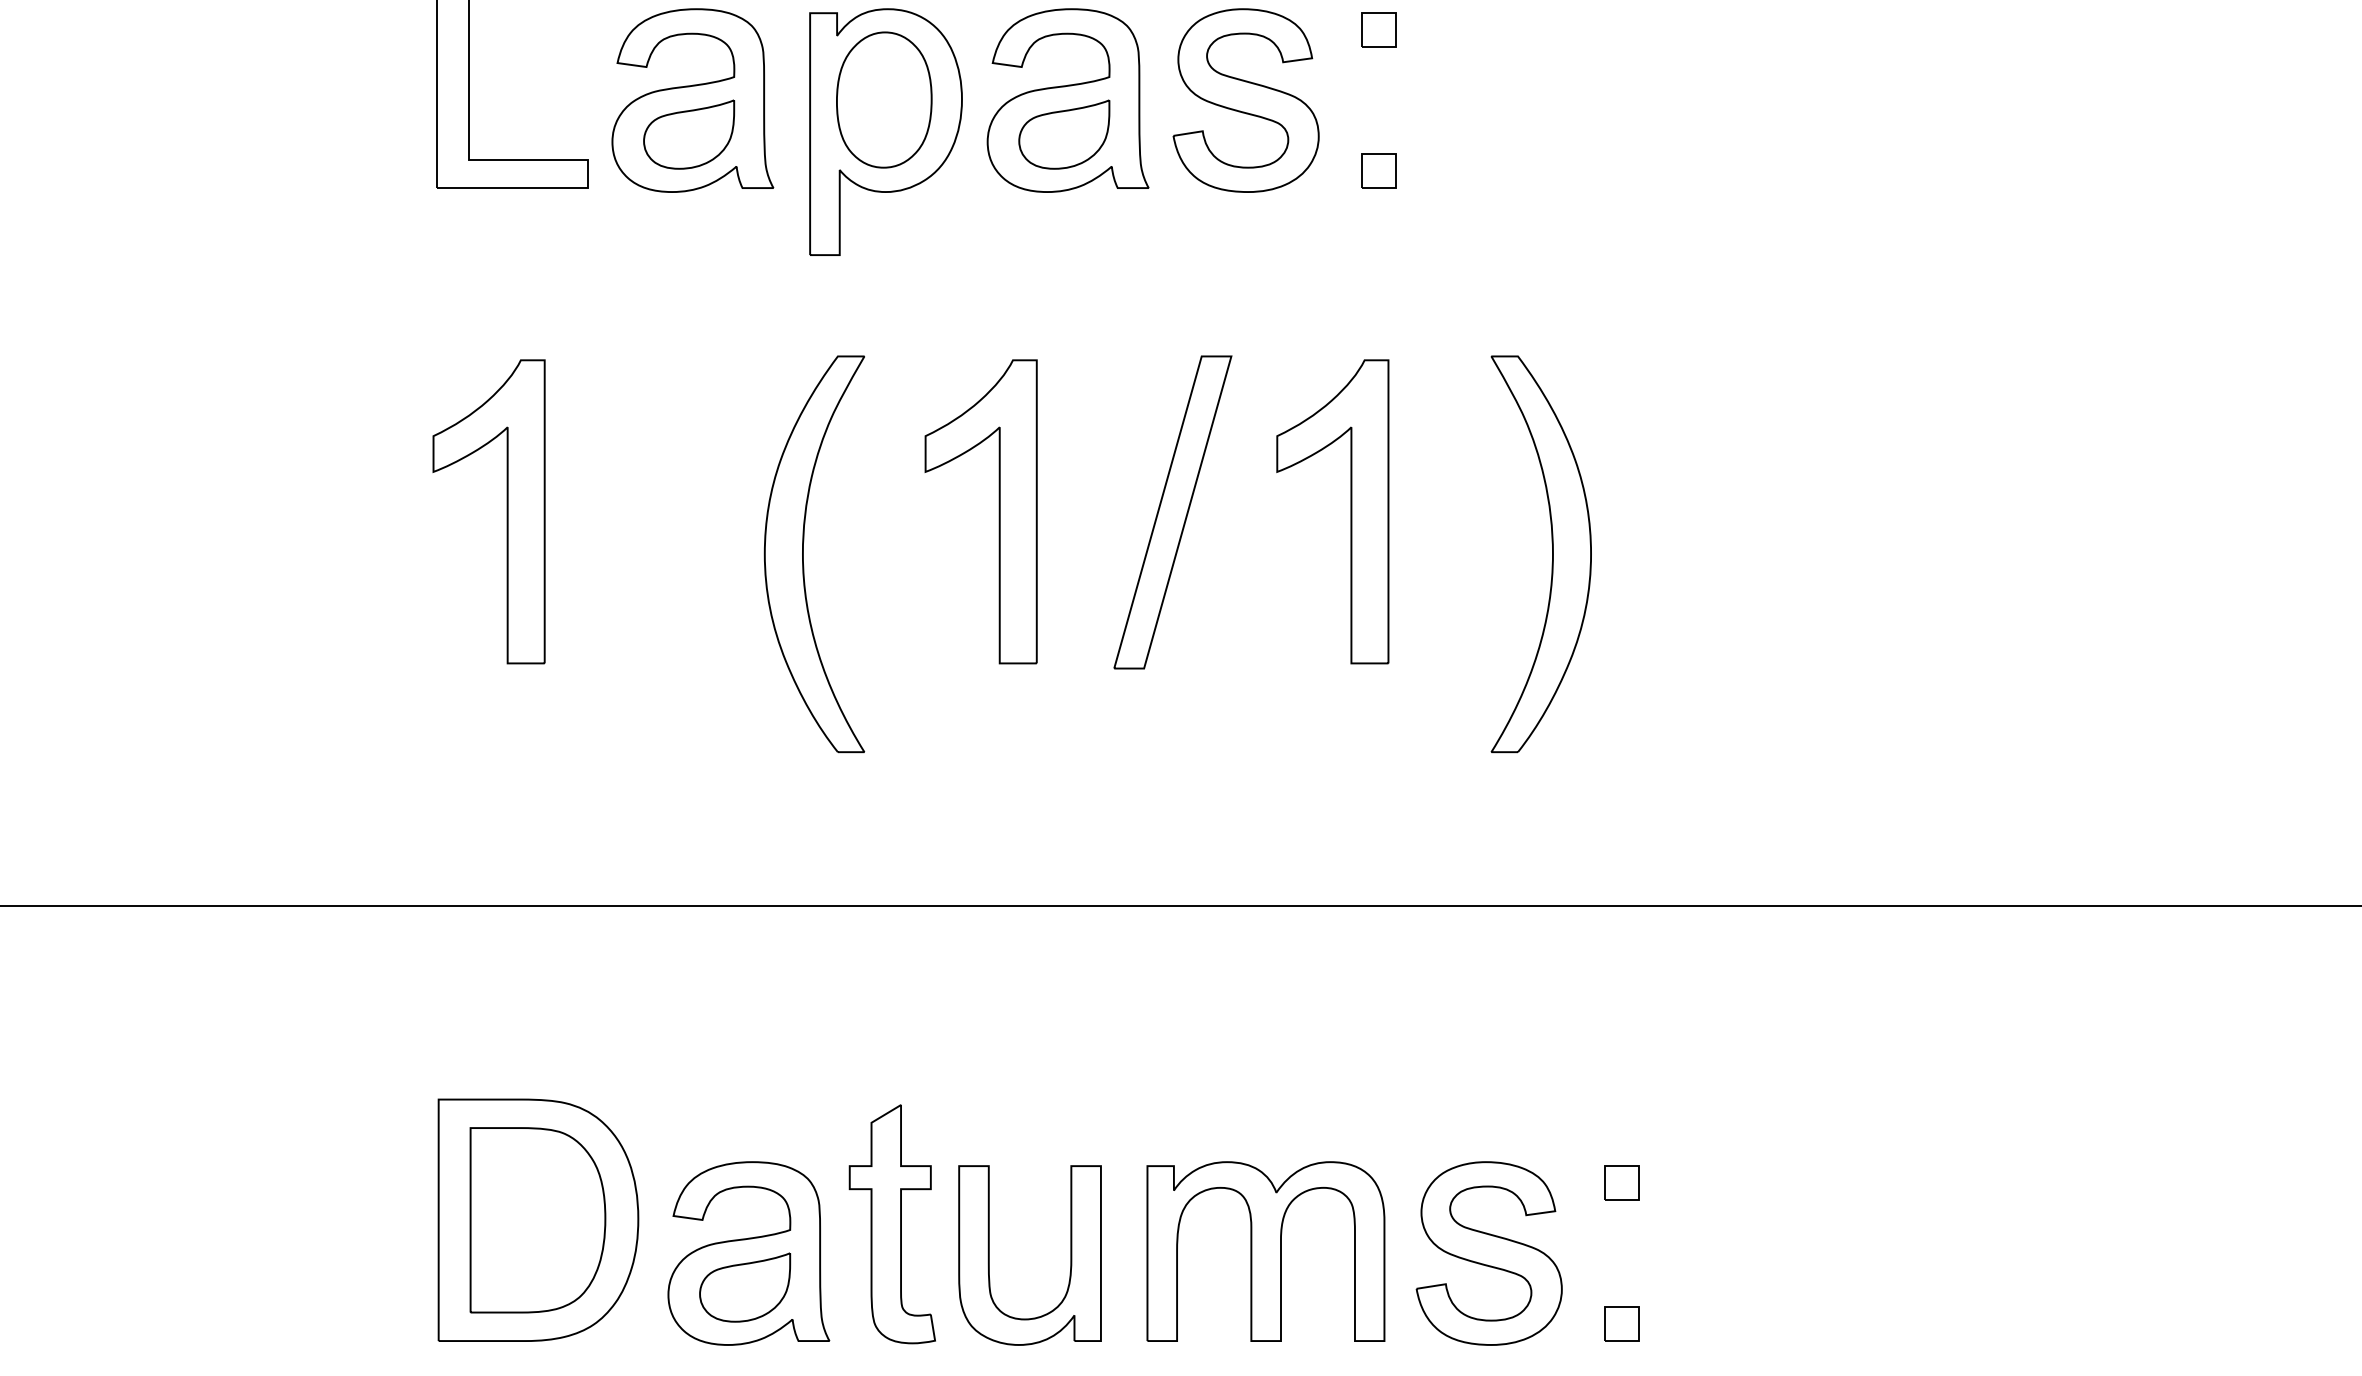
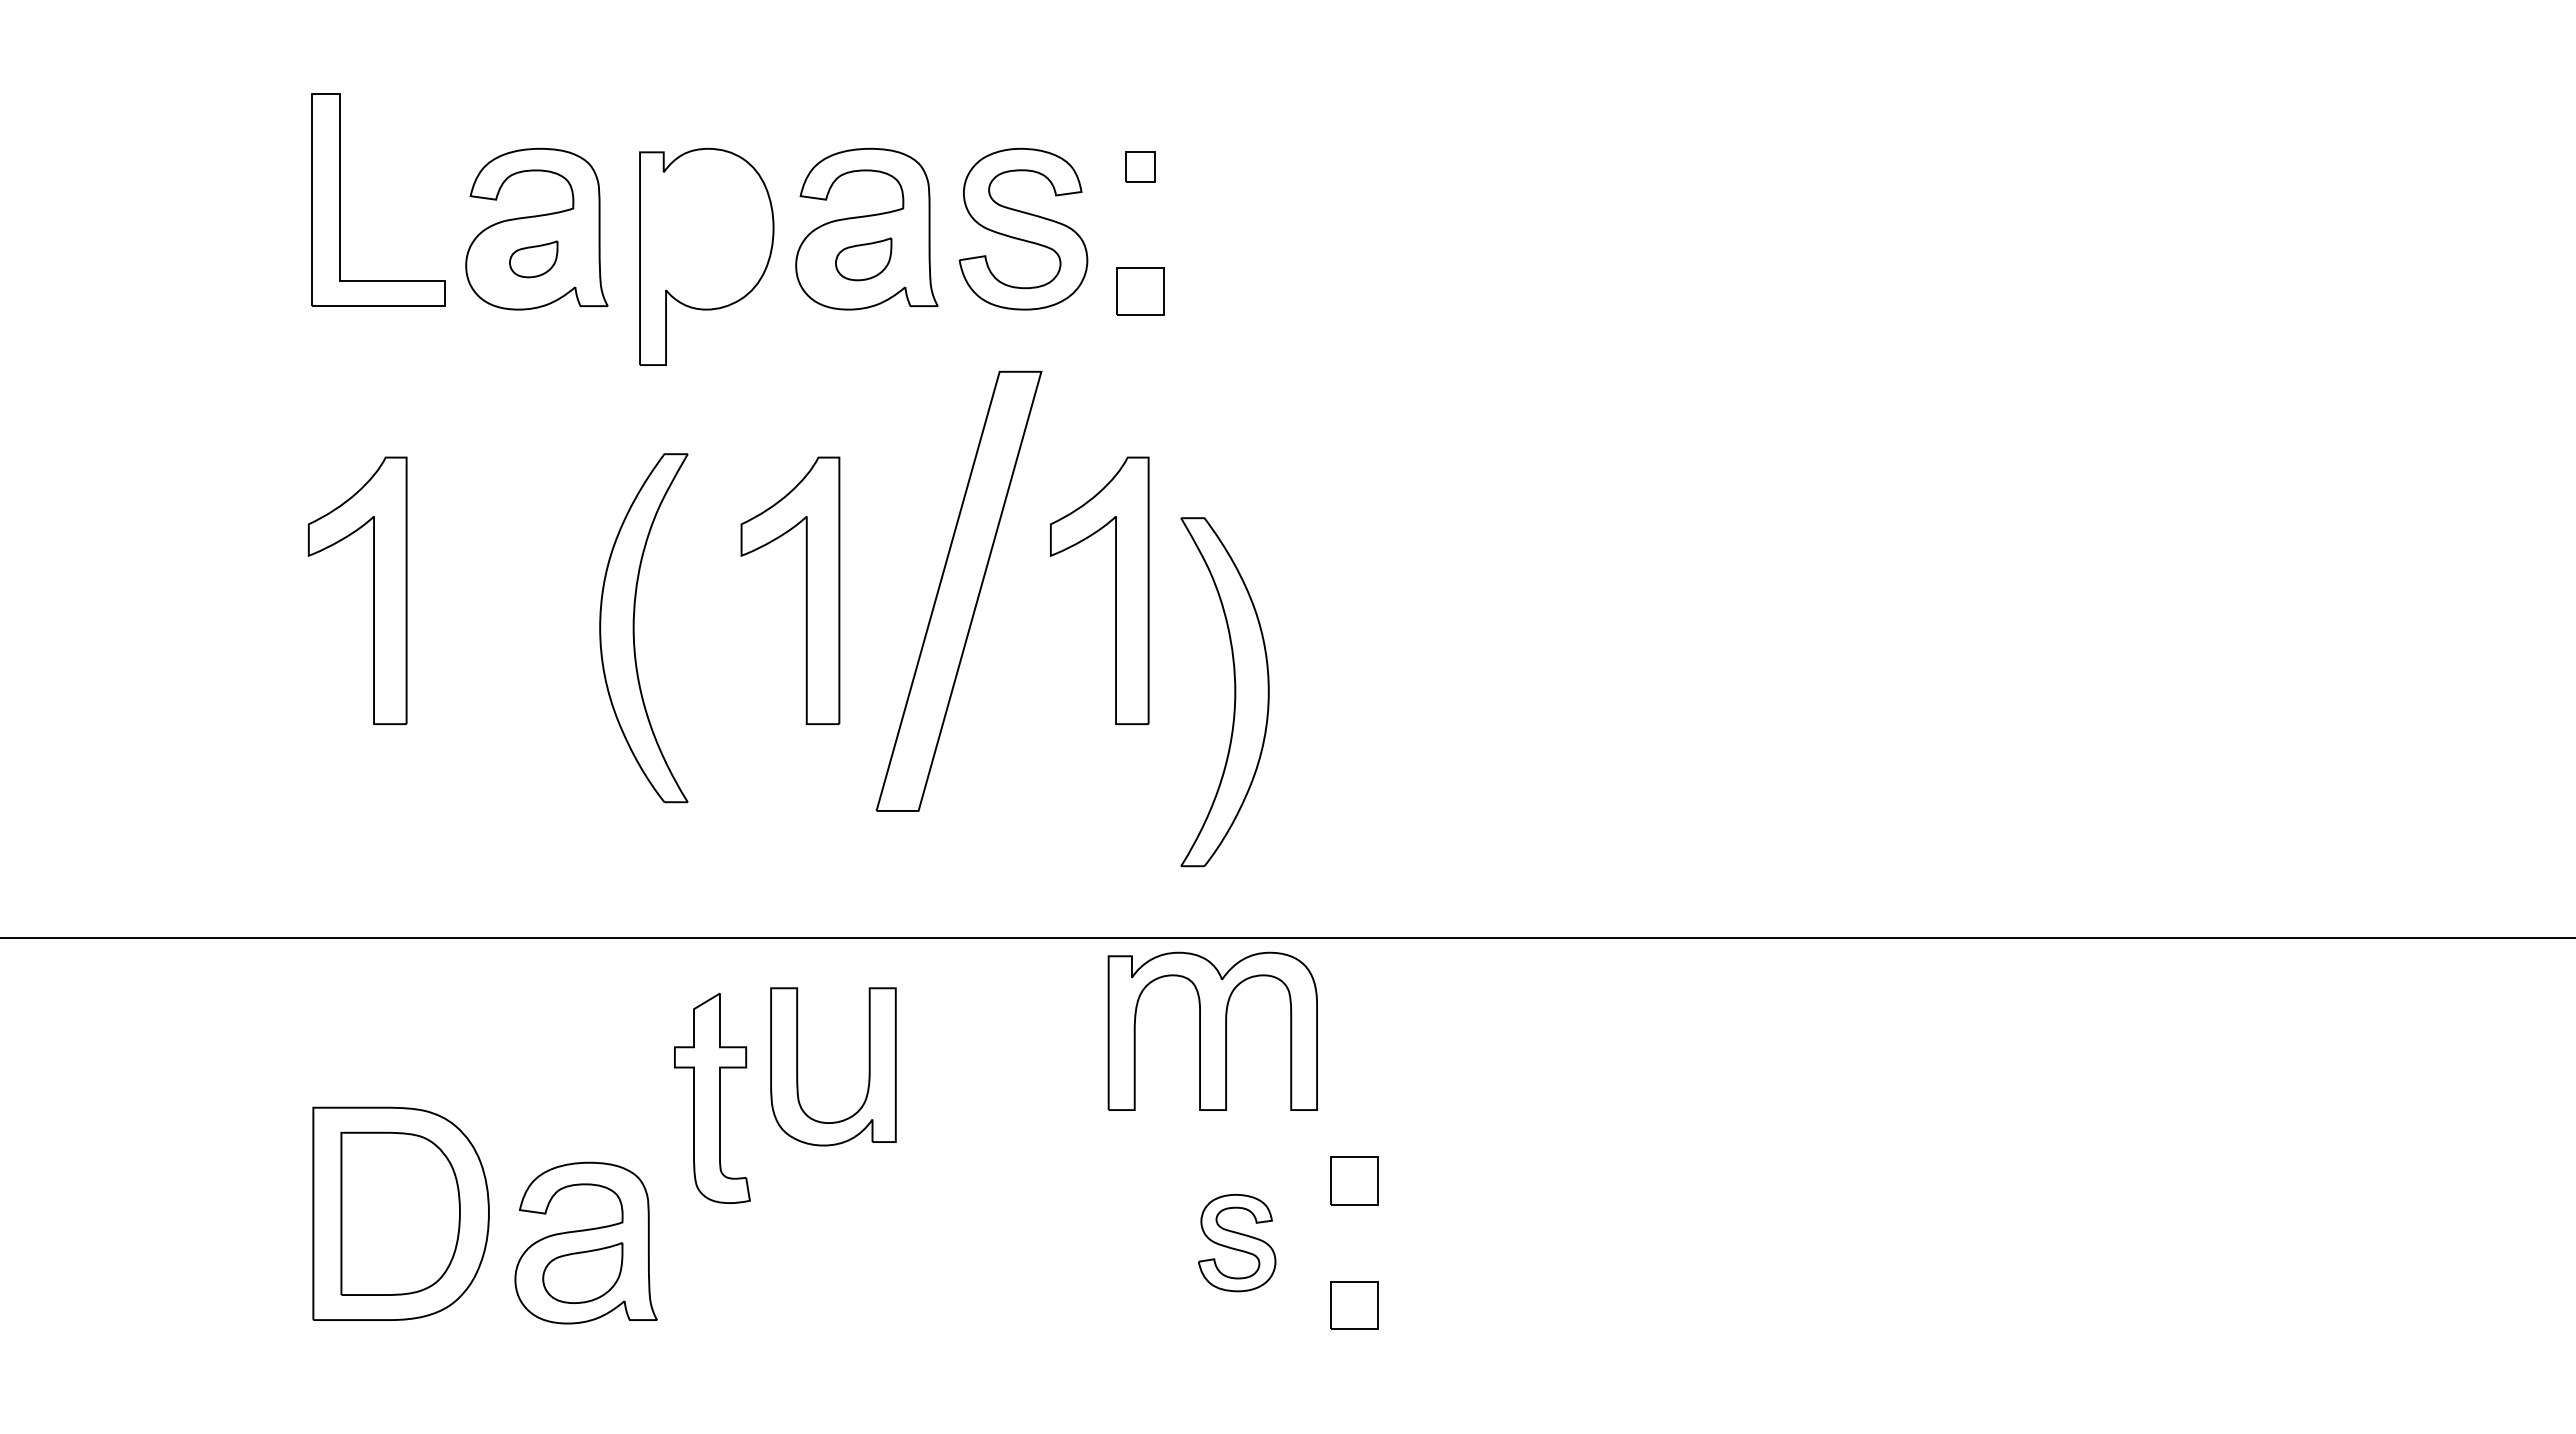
part: (883, 99) -> (704, 228), removed
part: (688, 135) -> (533, 259), size x0.6
part: (1064, 135) -> (863, 259), size x0.7
part: (1379, 170) -> (1140, 290), size x1.6
part: (1172, 512) -> (958, 591), size x1.6
part: (1552, 554) -> (1234, 692), moved
part: (1621, 1182) -> (1353, 1180), size x1.6
part: (892, 1223) -> (712, 1097), moved
part: (1265, 1250) -> (1212, 1030), moved
part: (1488, 1252) -> (1236, 1242), size x0.6
part: (990, 1255) -> (798, 1066), moved
part: (1621, 1323) -> (1353, 1304), size x1.6

